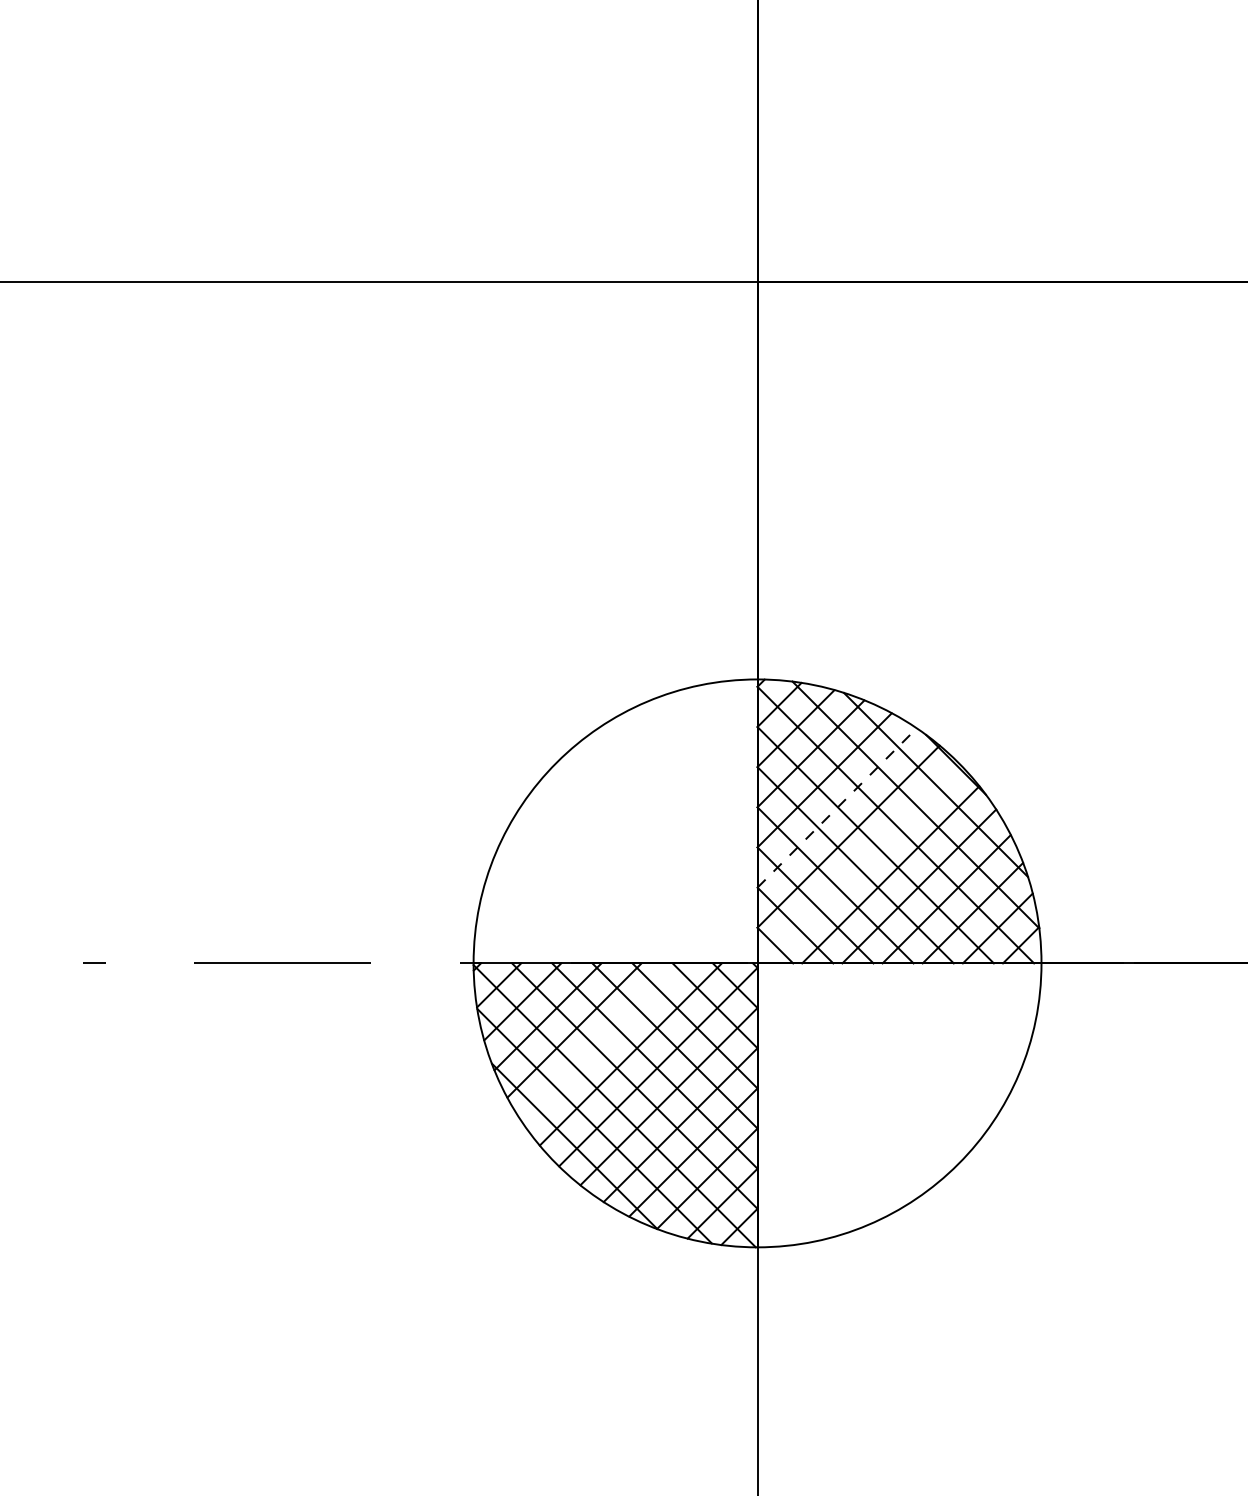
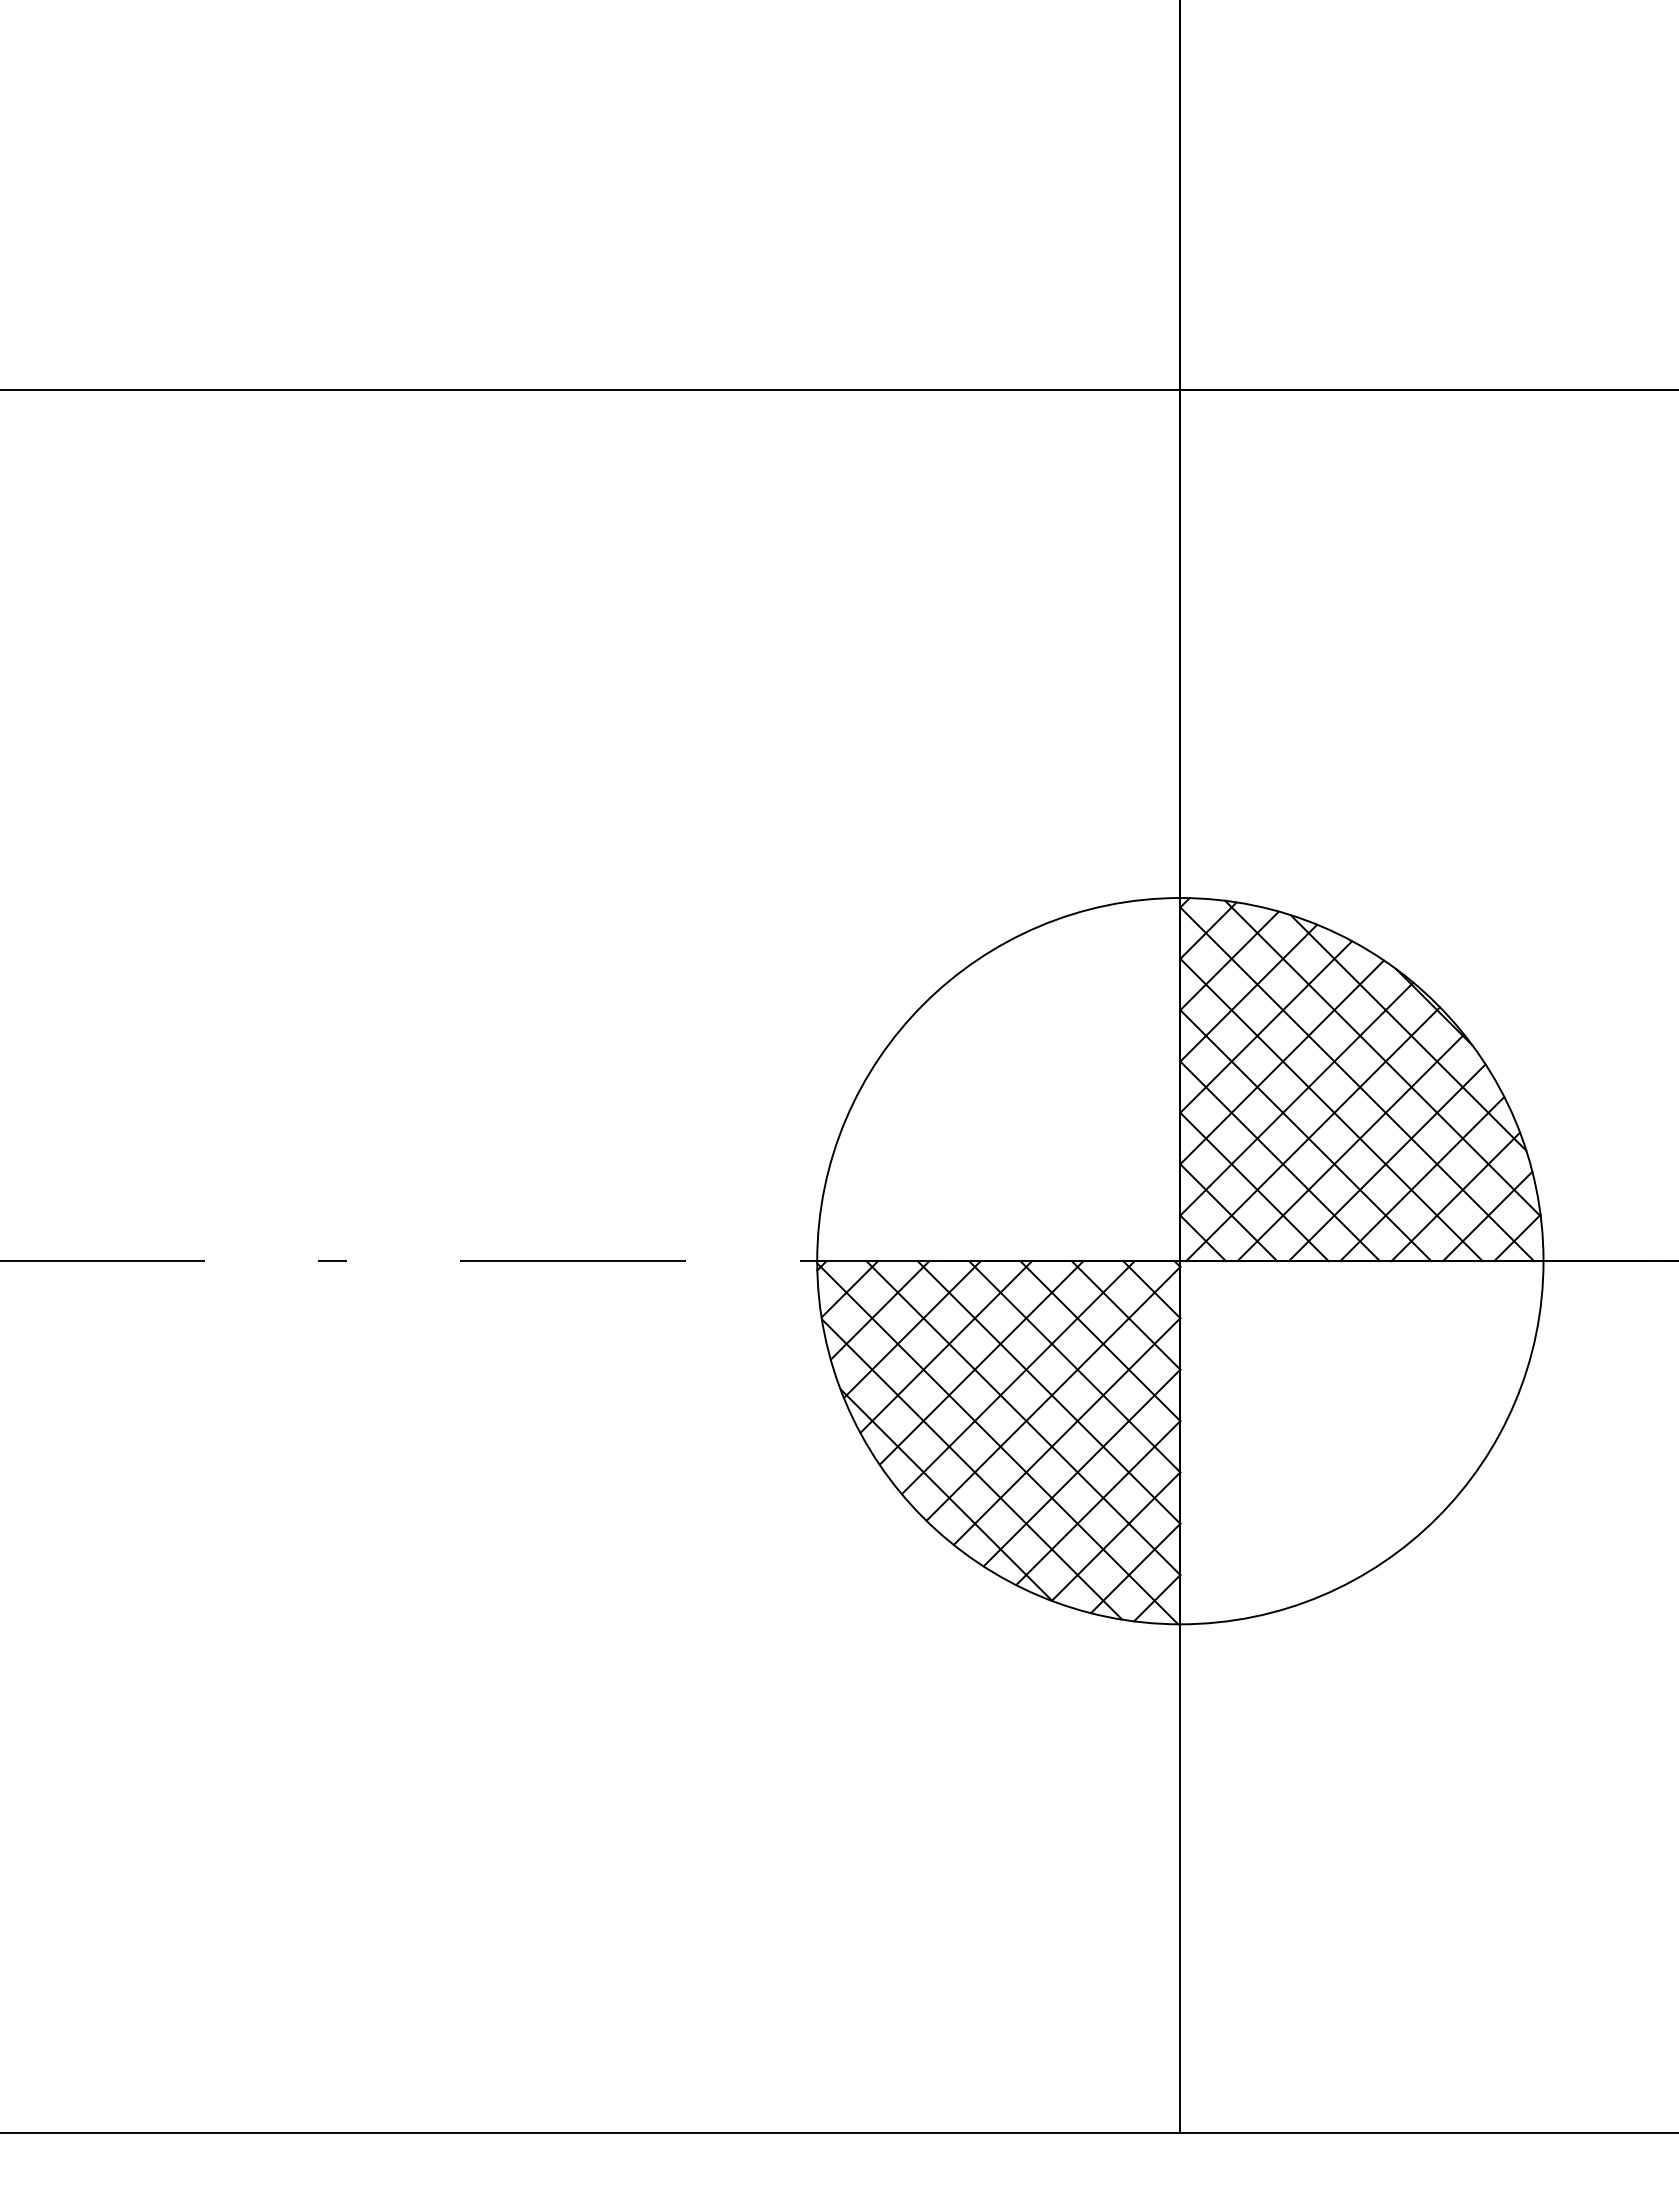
line: (837, 808) -> (1282, 1062), dashed -> solid
line: (860, 864) -> (1312, 1134), added
line: (602, 1042) -> (981, 1362), added

